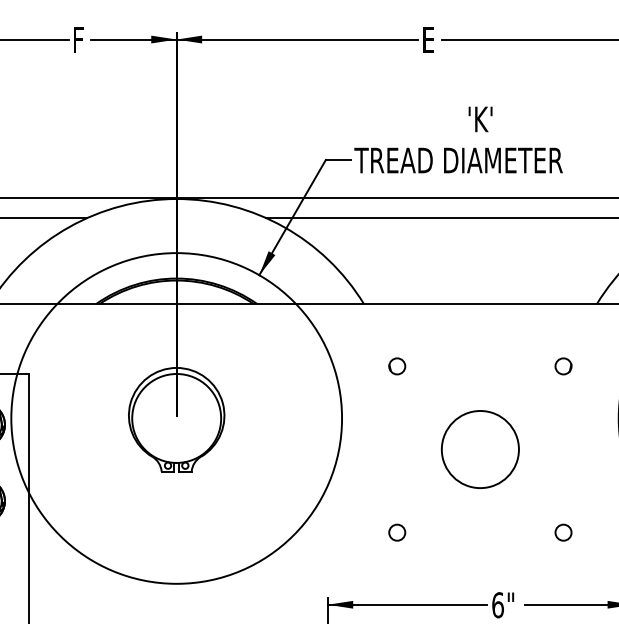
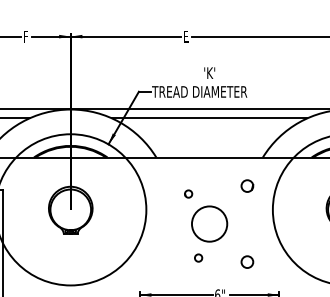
part: (397, 365) -> (188, 193), moved
part: (563, 365) -> (247, 185), size x1.6
circle: (397, 531) -> (198, 257), moved
circle: (563, 531) -> (247, 261), size x1.6

